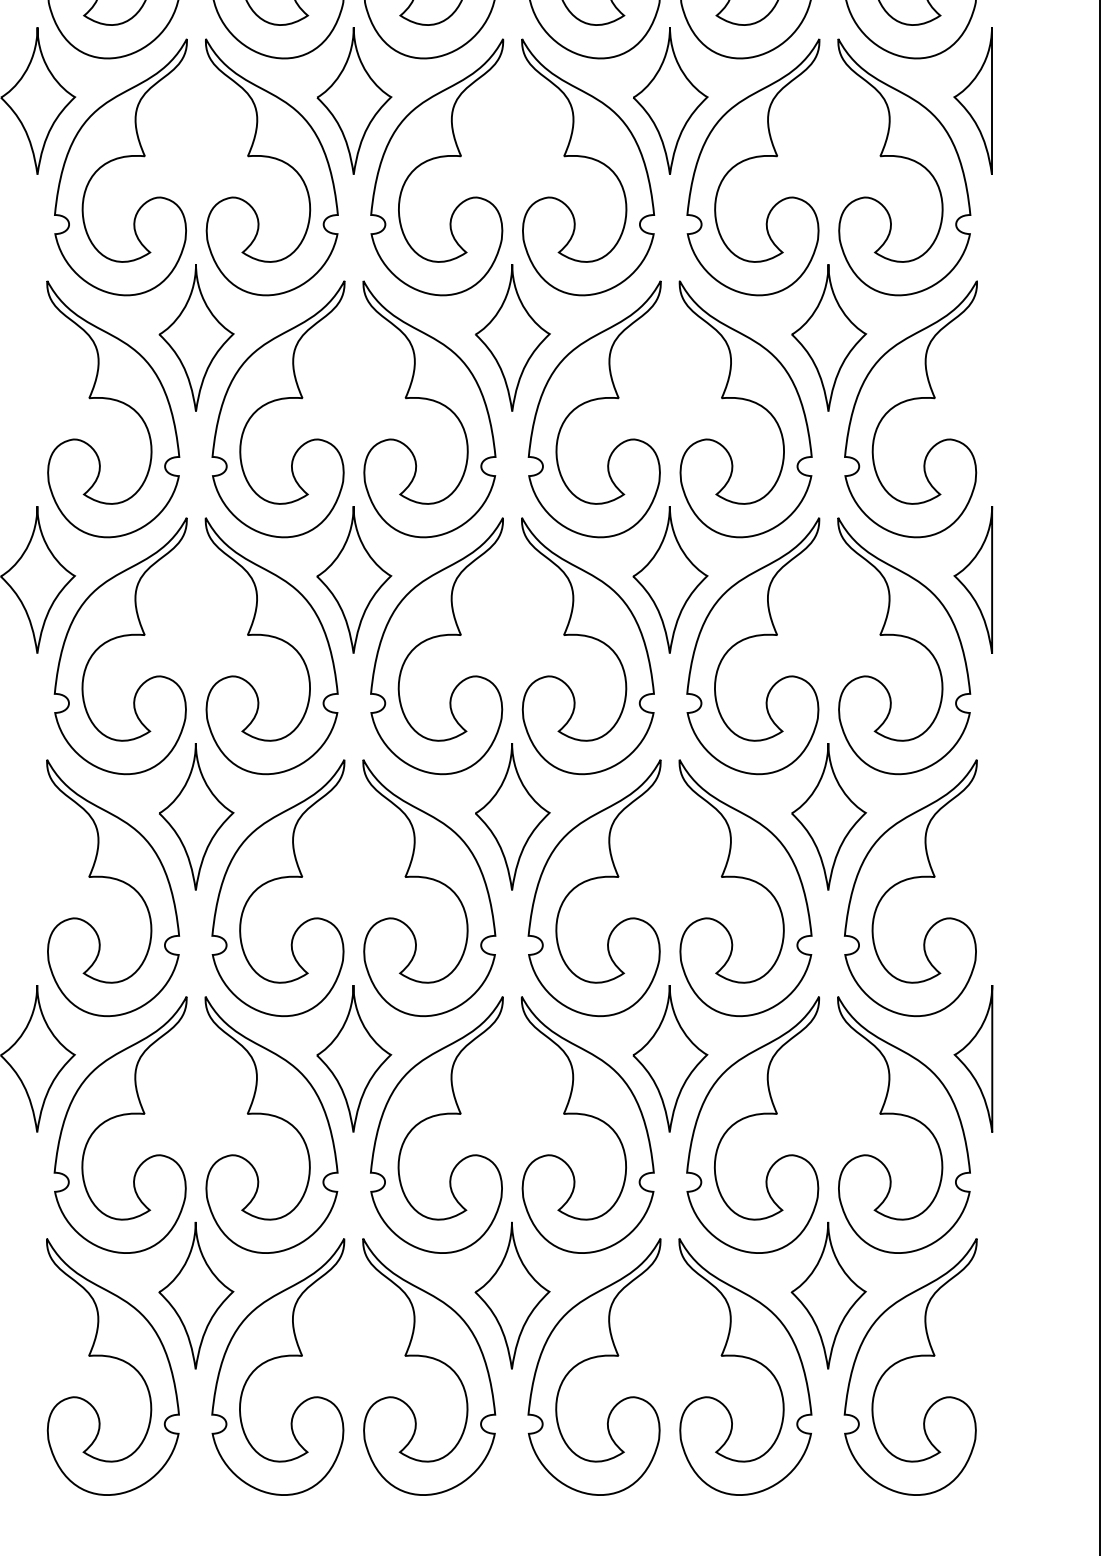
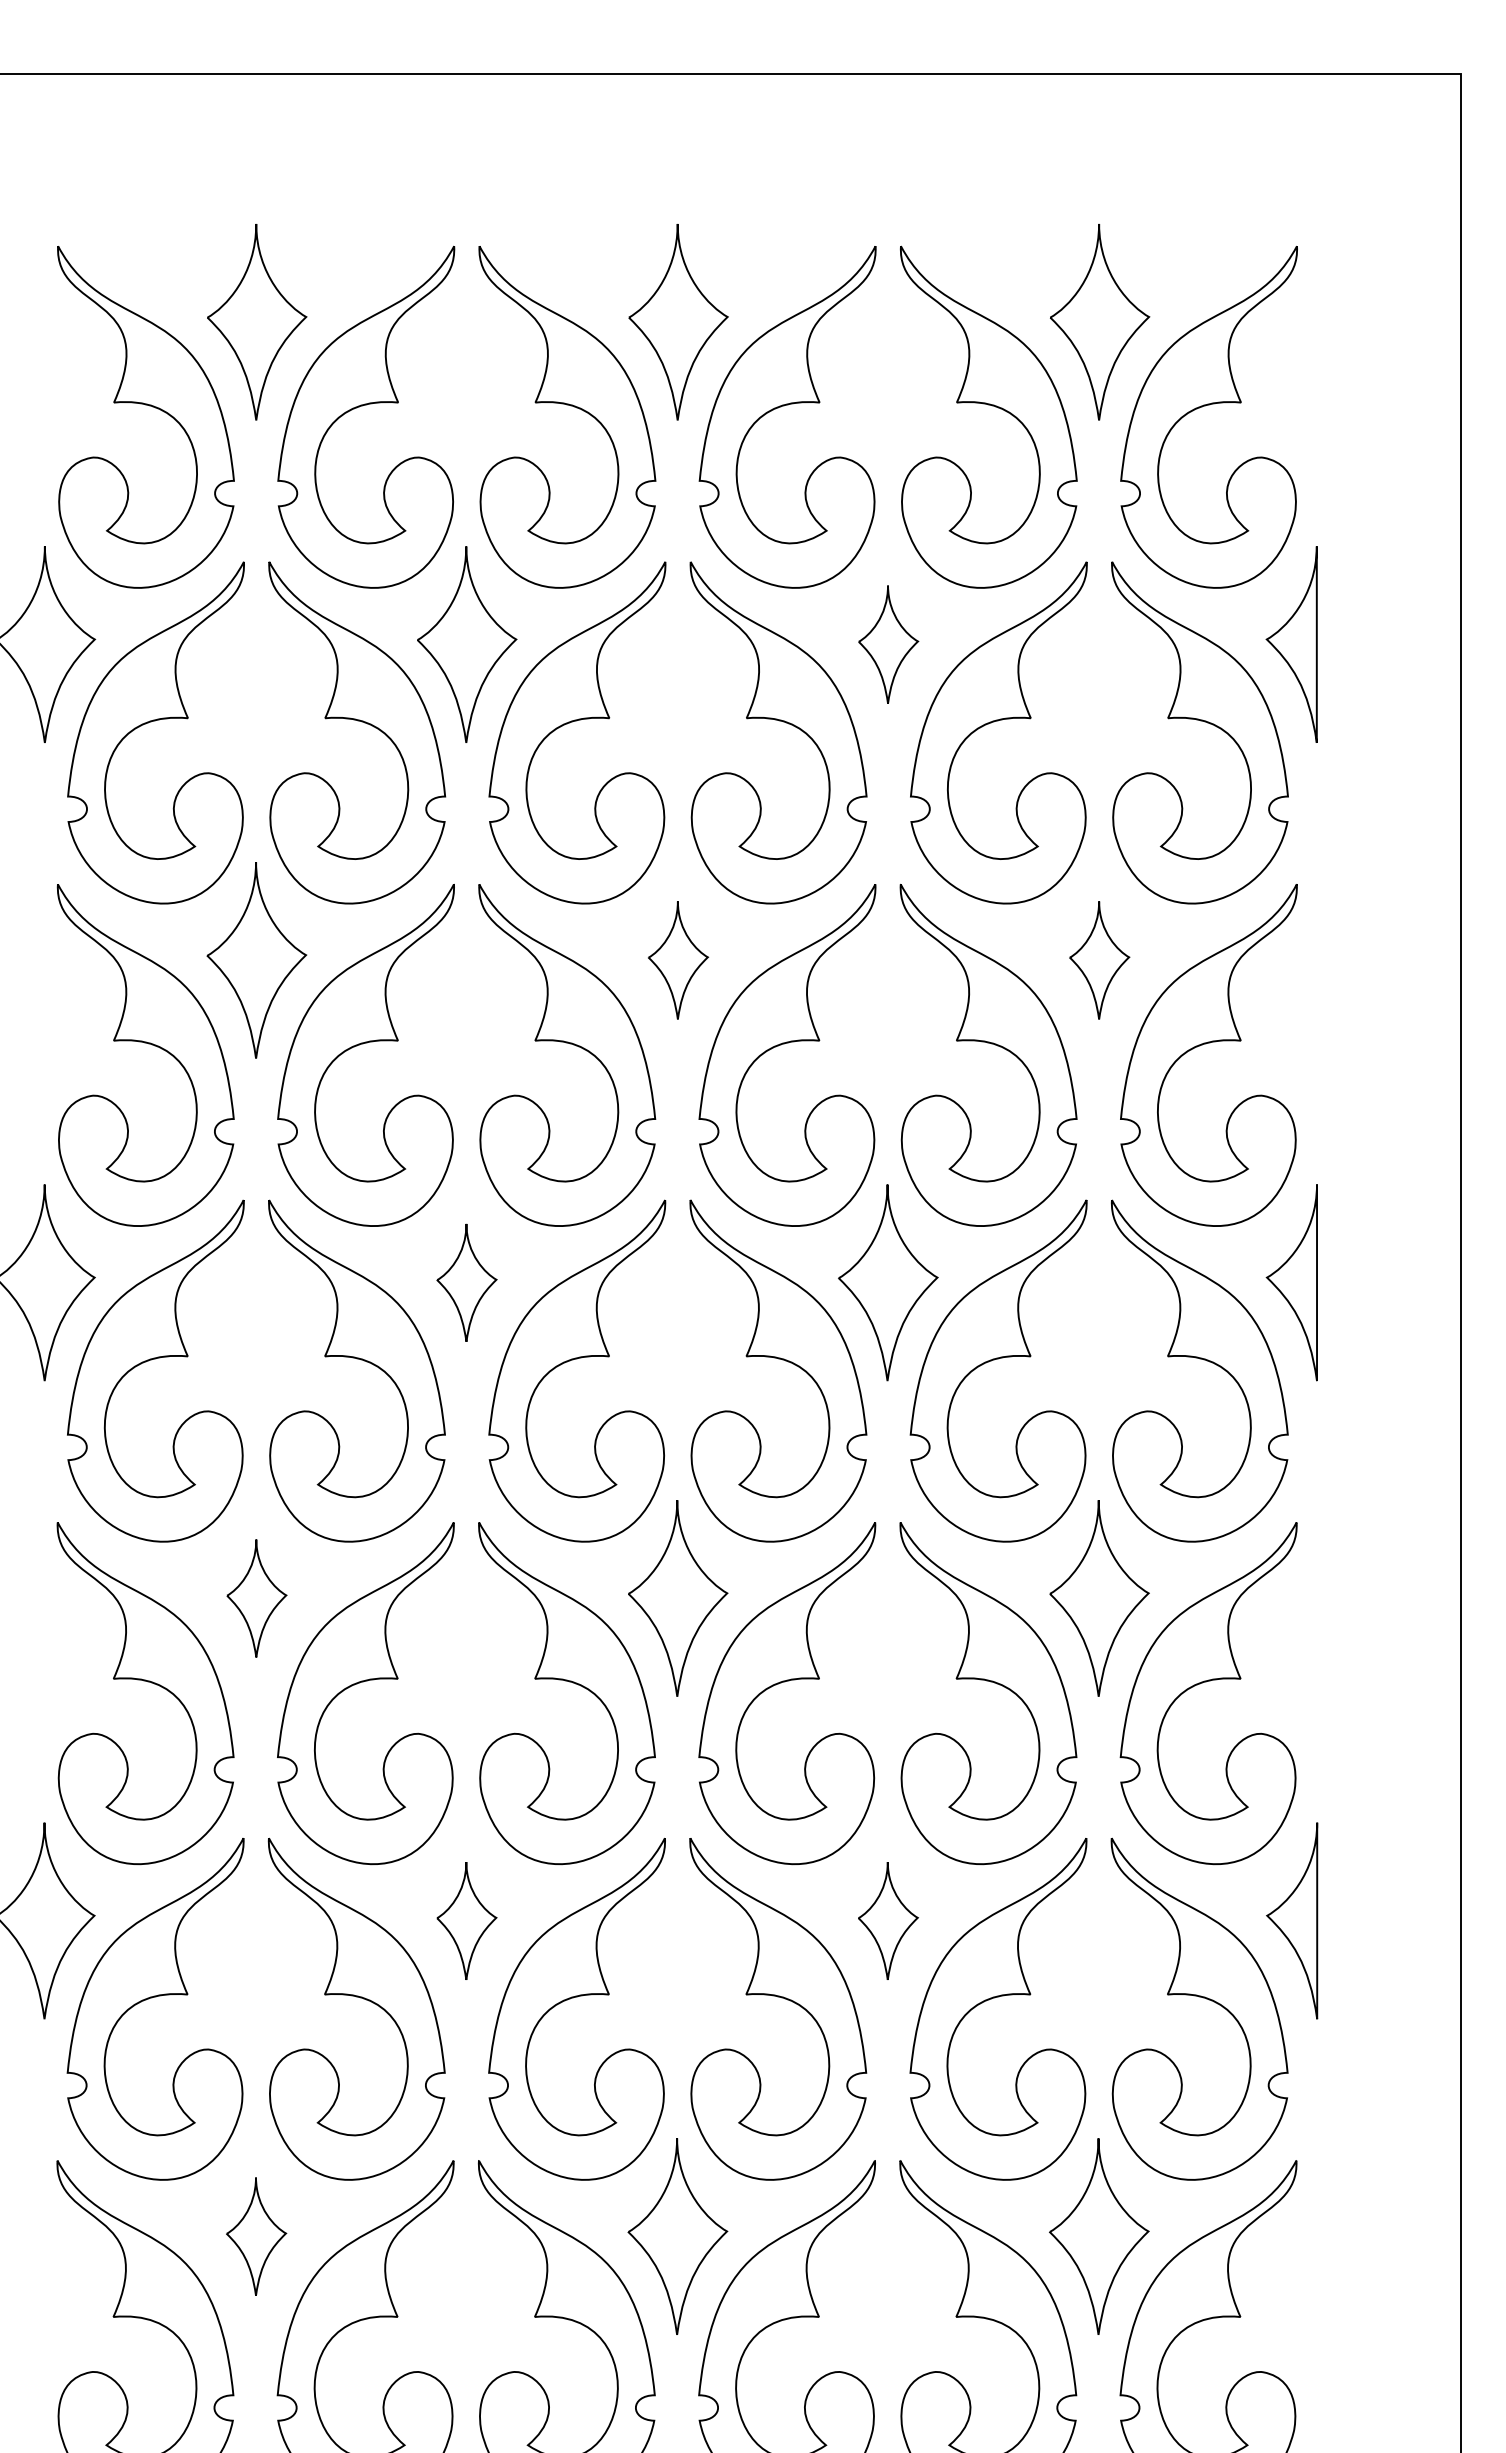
part: (670, 100) -> (888, 644), size x0.6
part: (512, 338) -> (678, 960), size x0.6
part: (828, 338) -> (1099, 960), size x0.6
part: (353, 579) -> (466, 1282), size x0.6
part: (196, 816) -> (256, 1598), size x0.6
part: (353, 1058) -> (466, 1920), size x0.6
part: (670, 1058) -> (888, 1920), size x0.6
part: (196, 1295) -> (256, 2236), size x0.6

